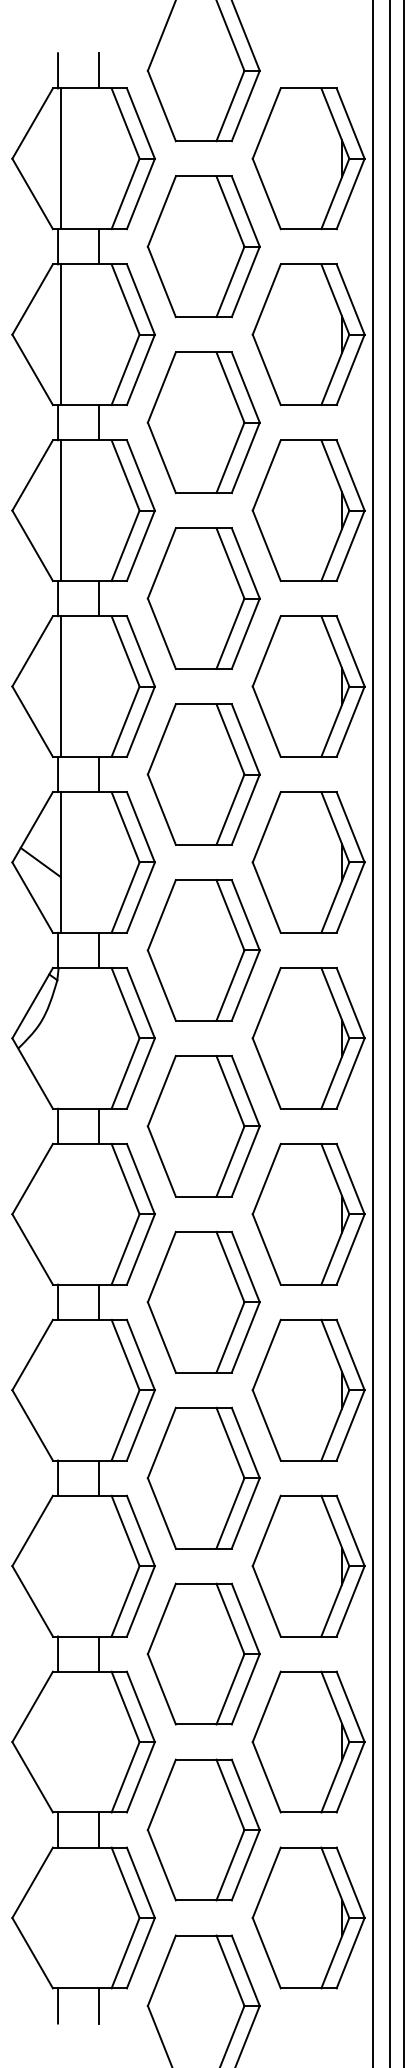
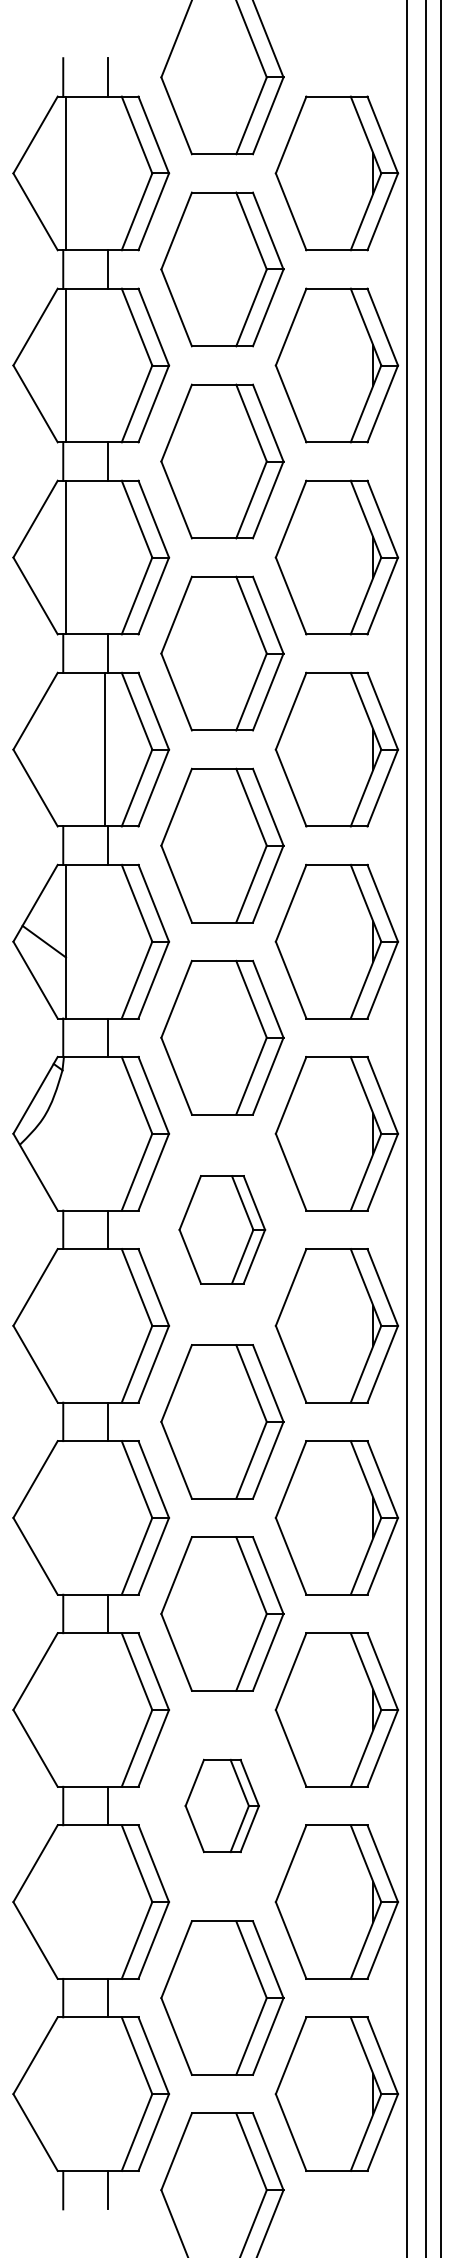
line: (60, 686) -> (105, 749), moved
part: (203, 1126) -> (222, 1229), size x0.7
part: (203, 1653) -> (222, 1805), size x0.6

